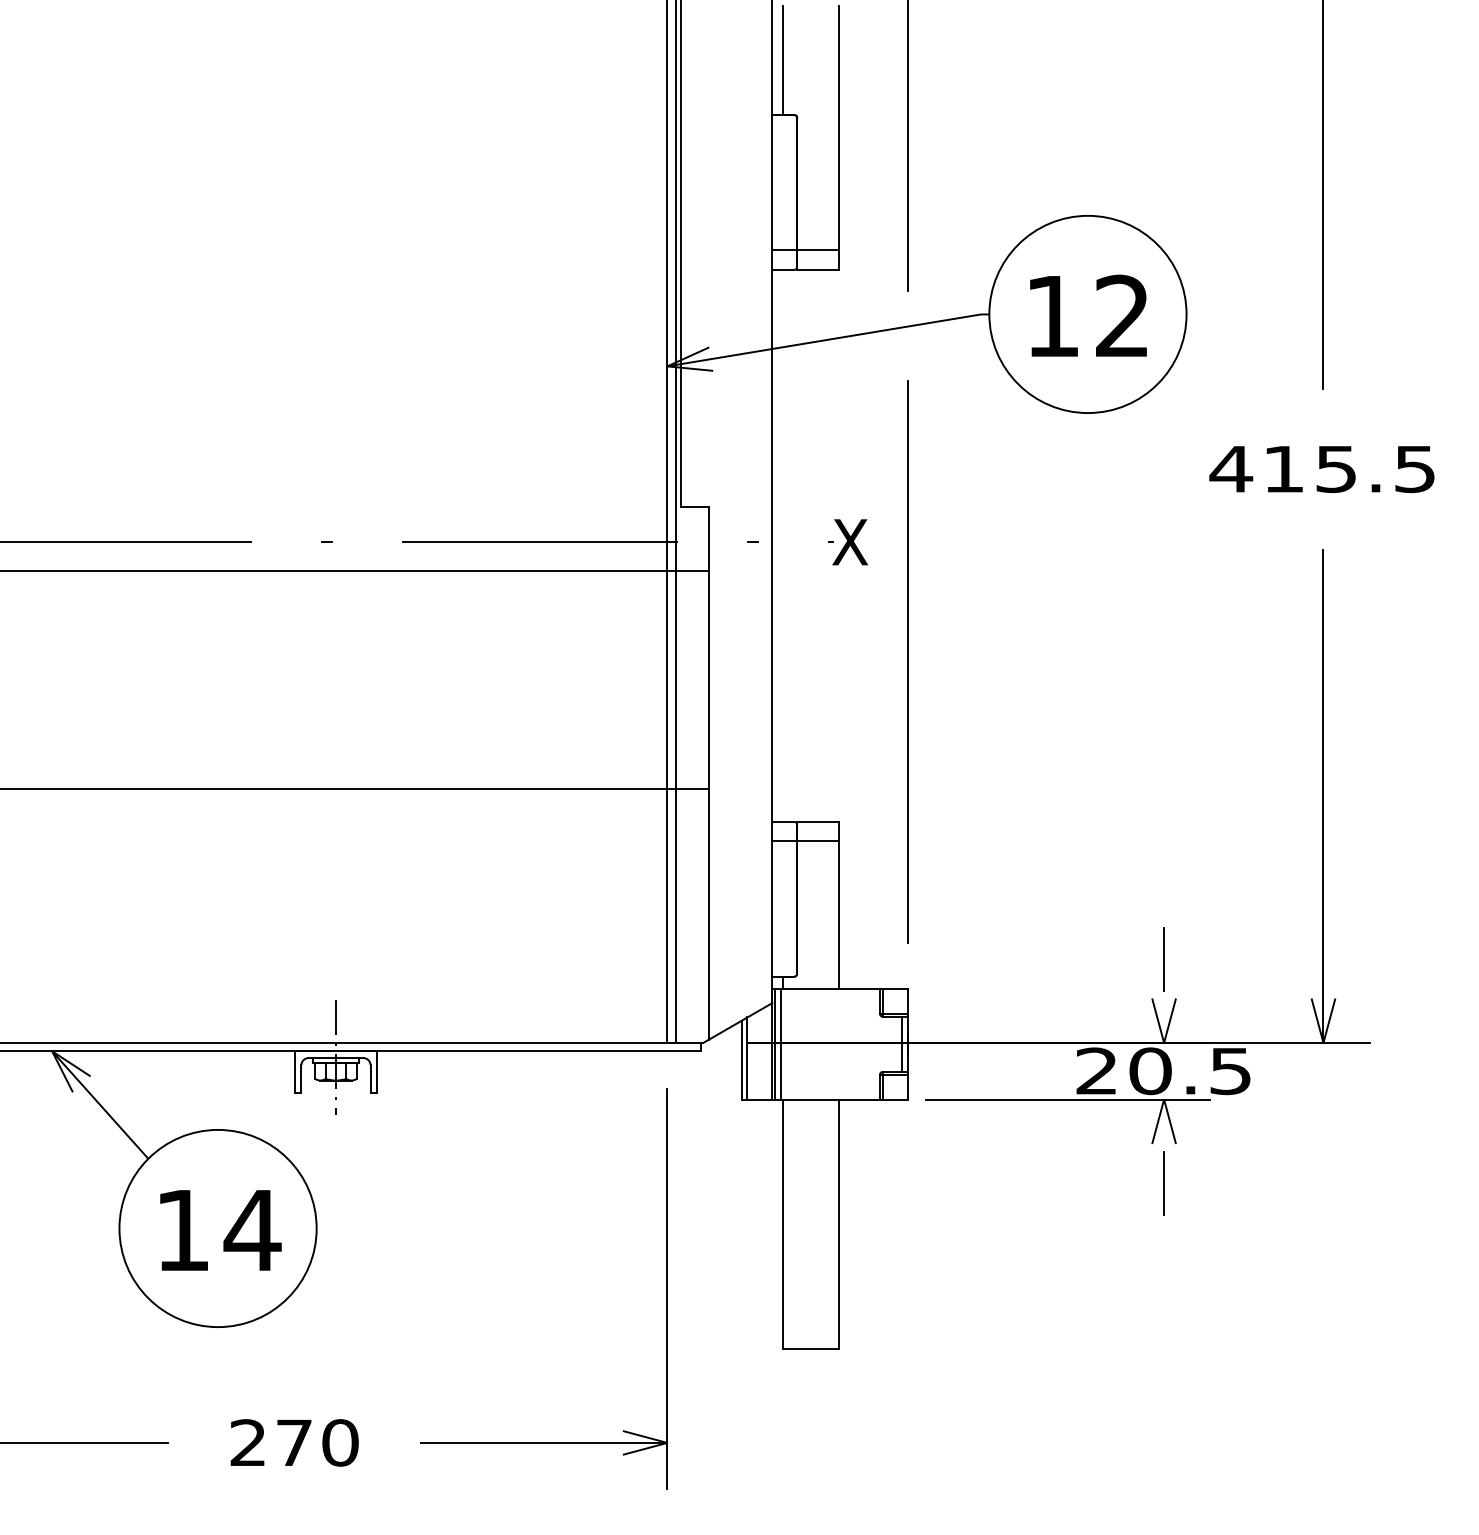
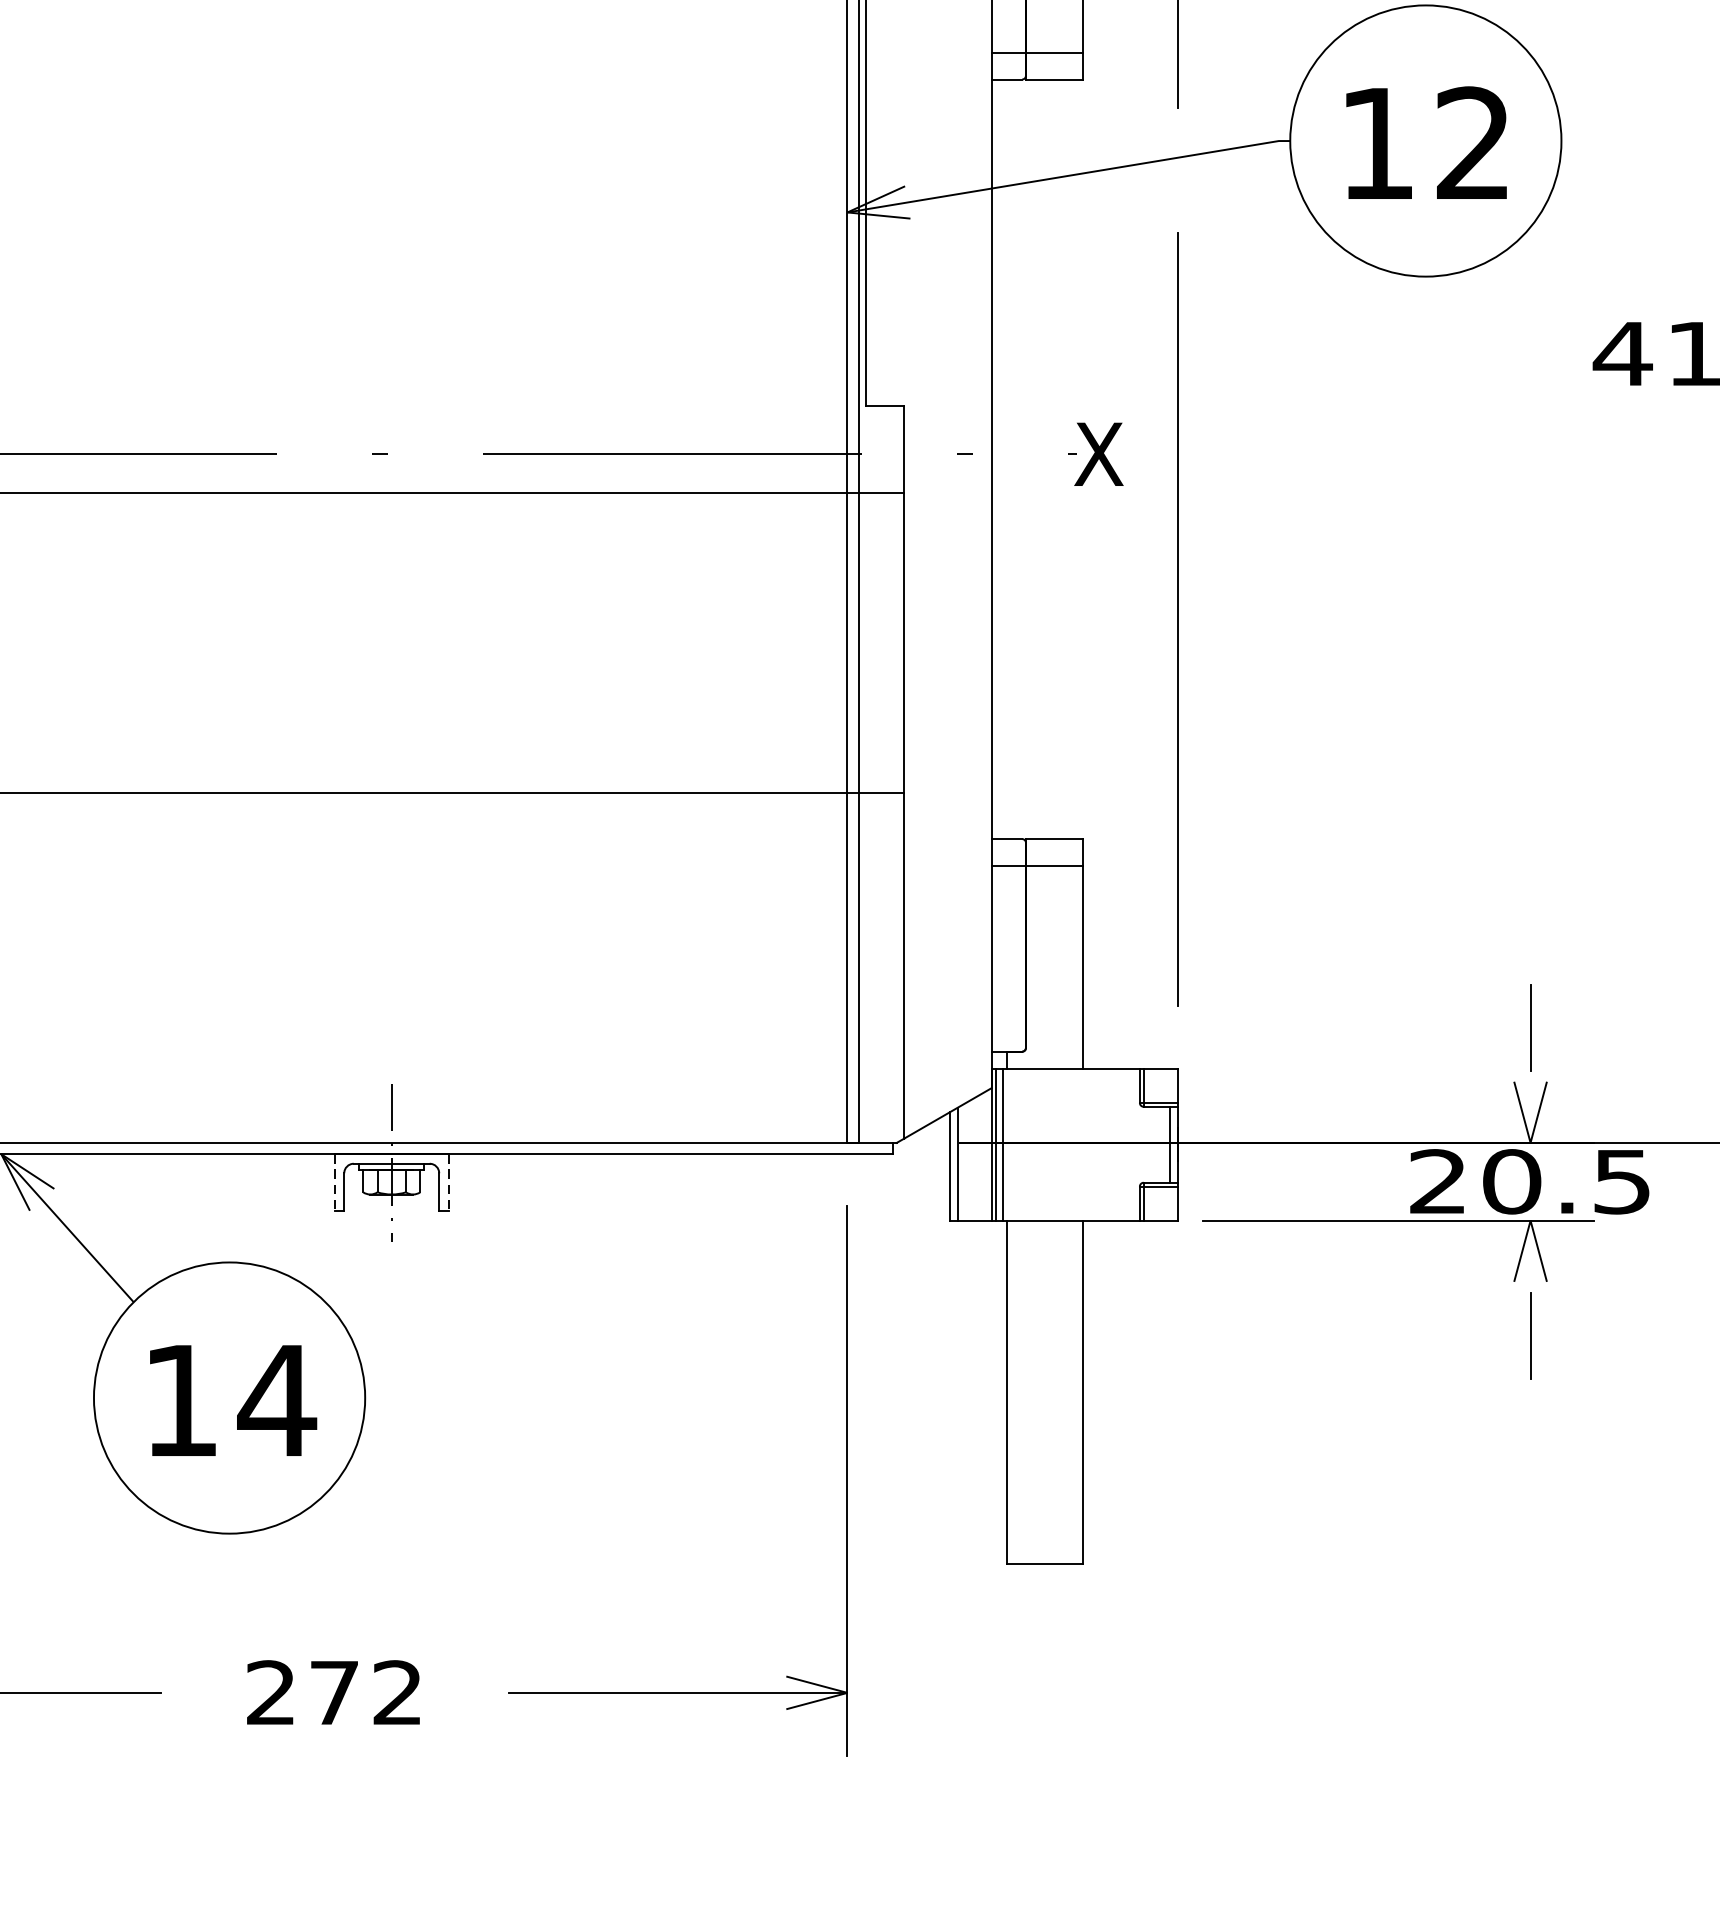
line: (294, 1071) -> (334, 1182), solid -> dashed
line: (377, 1071) -> (448, 1182), solid -> dashed
text: (340, 1442) -> (397, 1692), 270 -> 272

